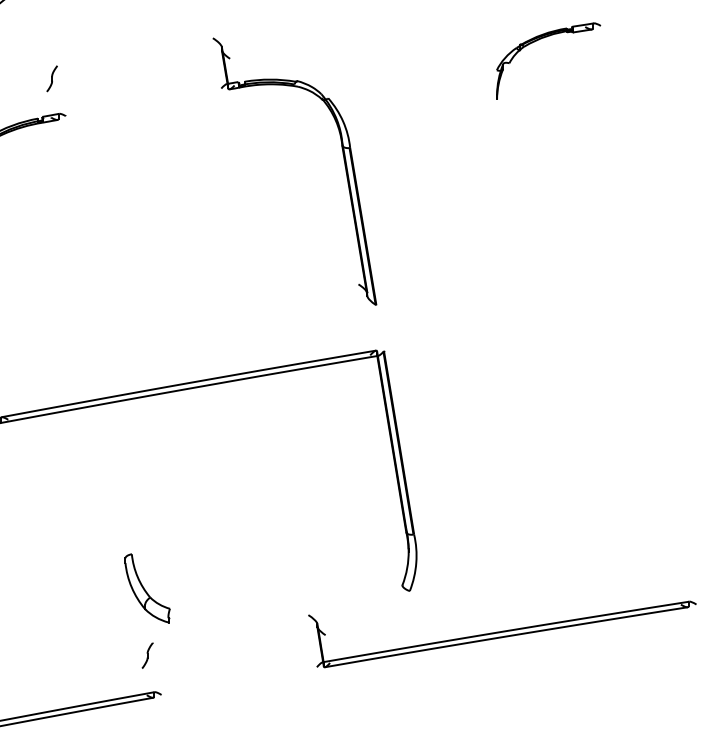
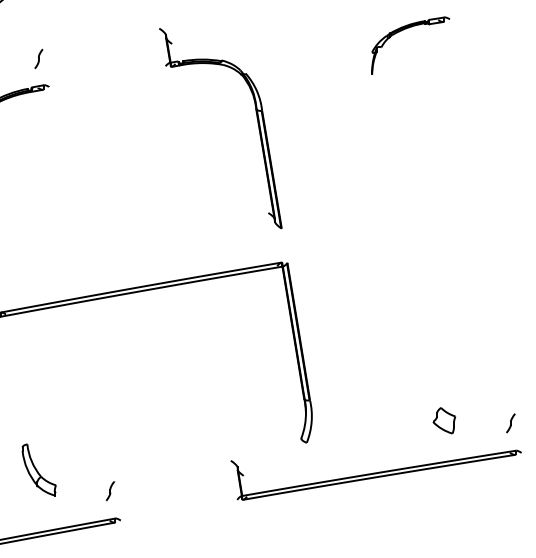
part: (593, 561) -> (444, 420), added
part: (681, 565) -> (510, 423), added
part: (147, 588) -> (39, 470), moved

